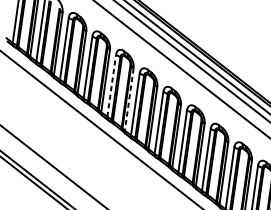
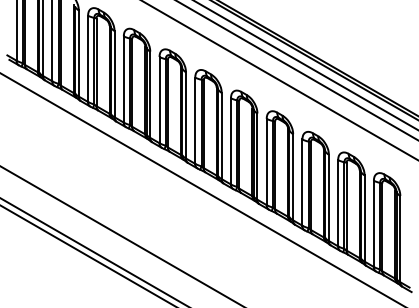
line: (111, 85) -> (159, 99), dashed -> solid
line: (129, 99) -> (186, 115), dashed -> solid

